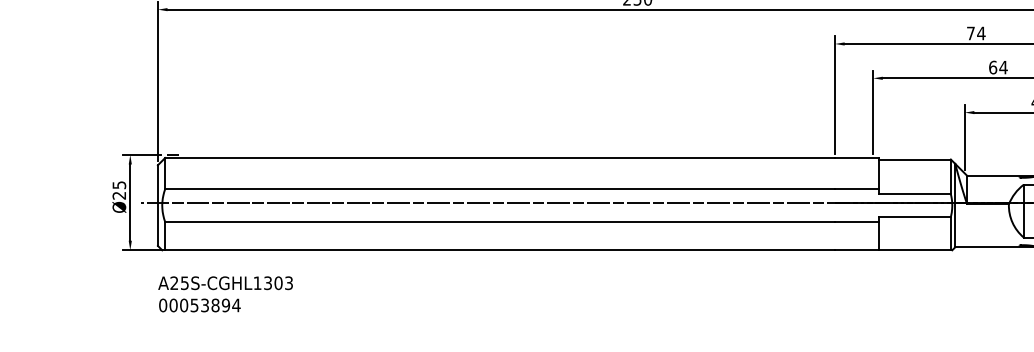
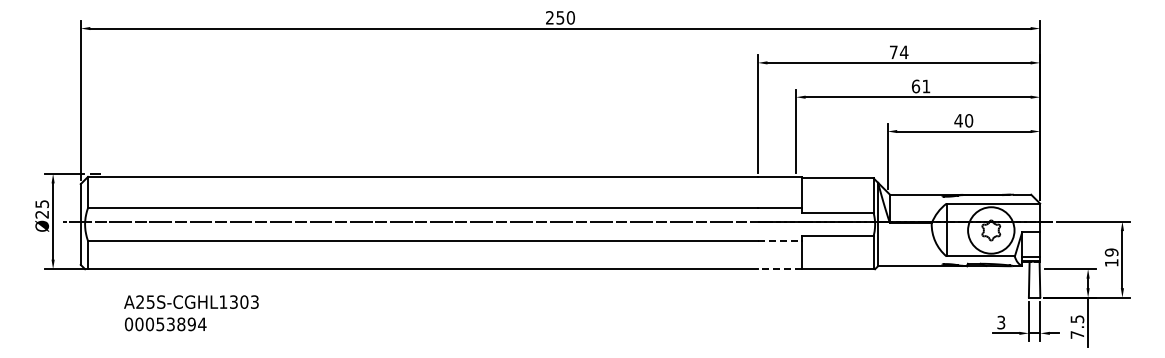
text: (1003, 67) -> (926, 86), 64 -> 61
line: (857, 221) -> (780, 240), solid -> dashed
line: (856, 250) -> (779, 269), solid -> dashed
text: (225, 294) -> (191, 313), moved

